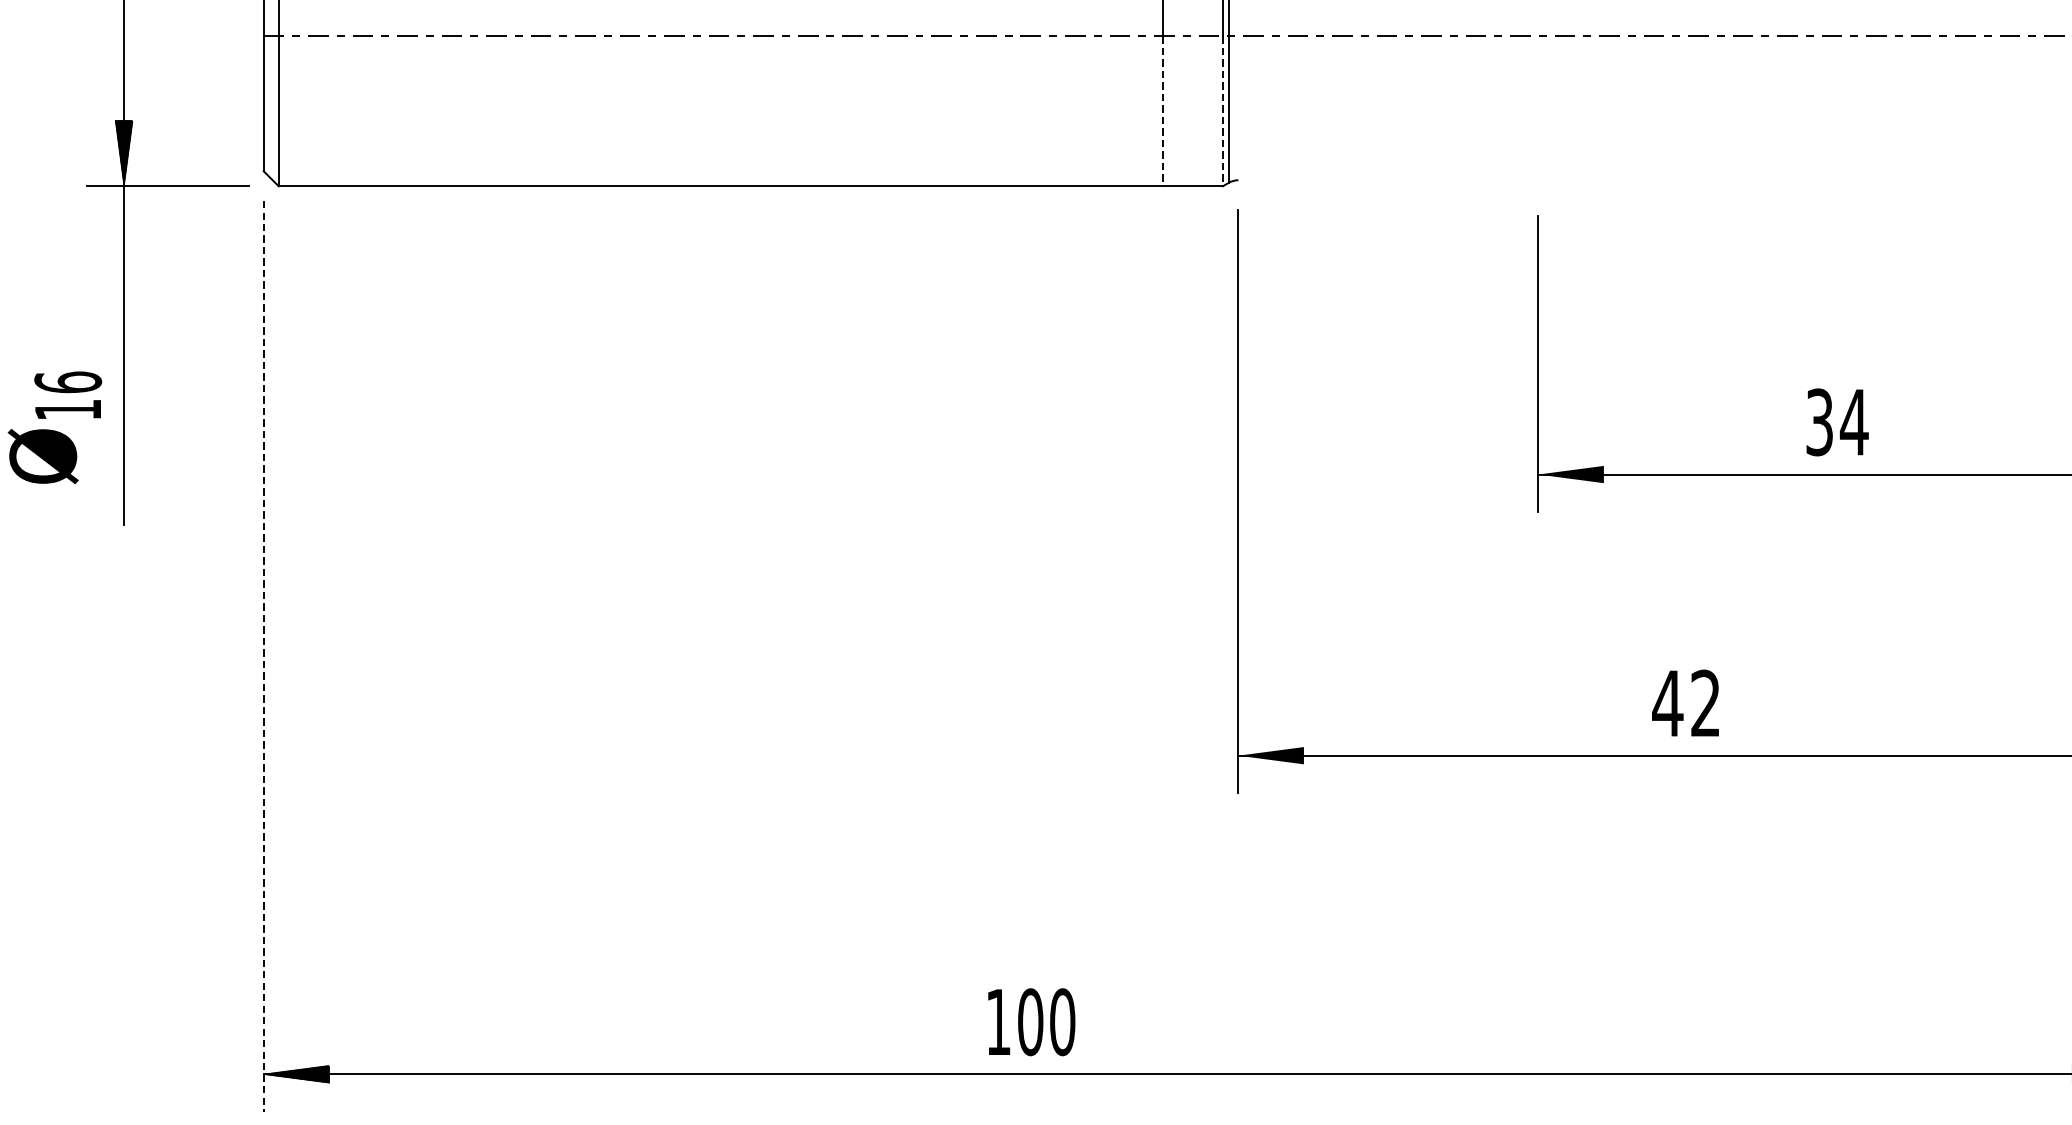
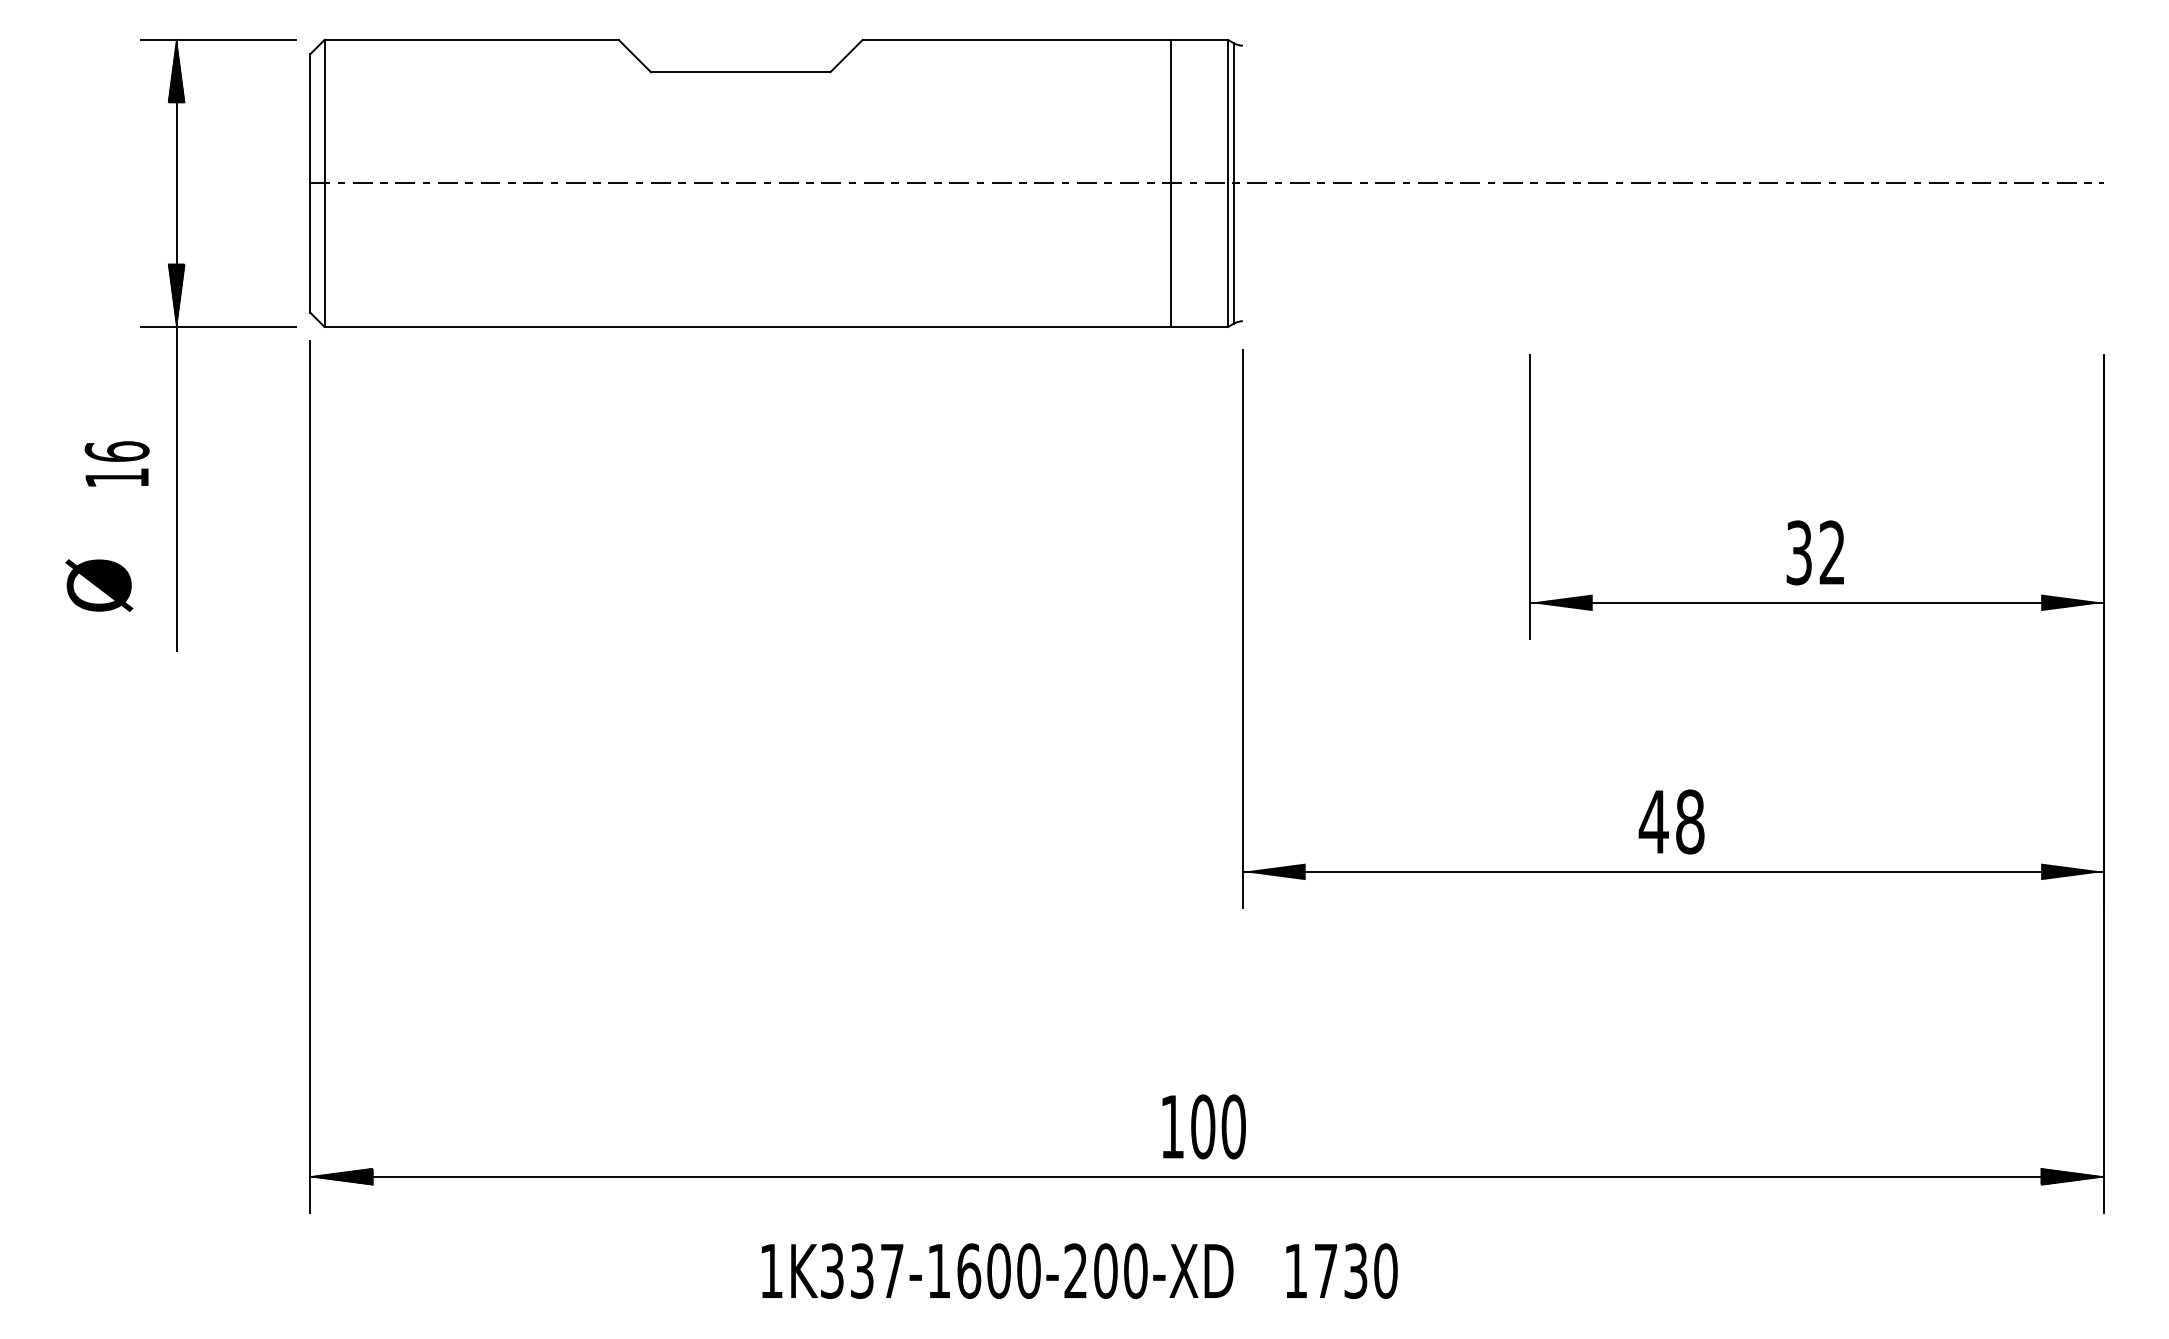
line: (1163, 111) -> (1171, 255), dashed -> solid
line: (1223, 111) -> (1228, 255), dashed -> solid
text: (67, 394) -> (116, 463), moved
text: (1854, 421) -> (1832, 552), 34 -> 32
line: (263, 656) -> (310, 776), dashed -> solid
text: (1706, 703) -> (1690, 821), 42 -> 48
text: (1031, 1021) -> (1203, 1126), moved

